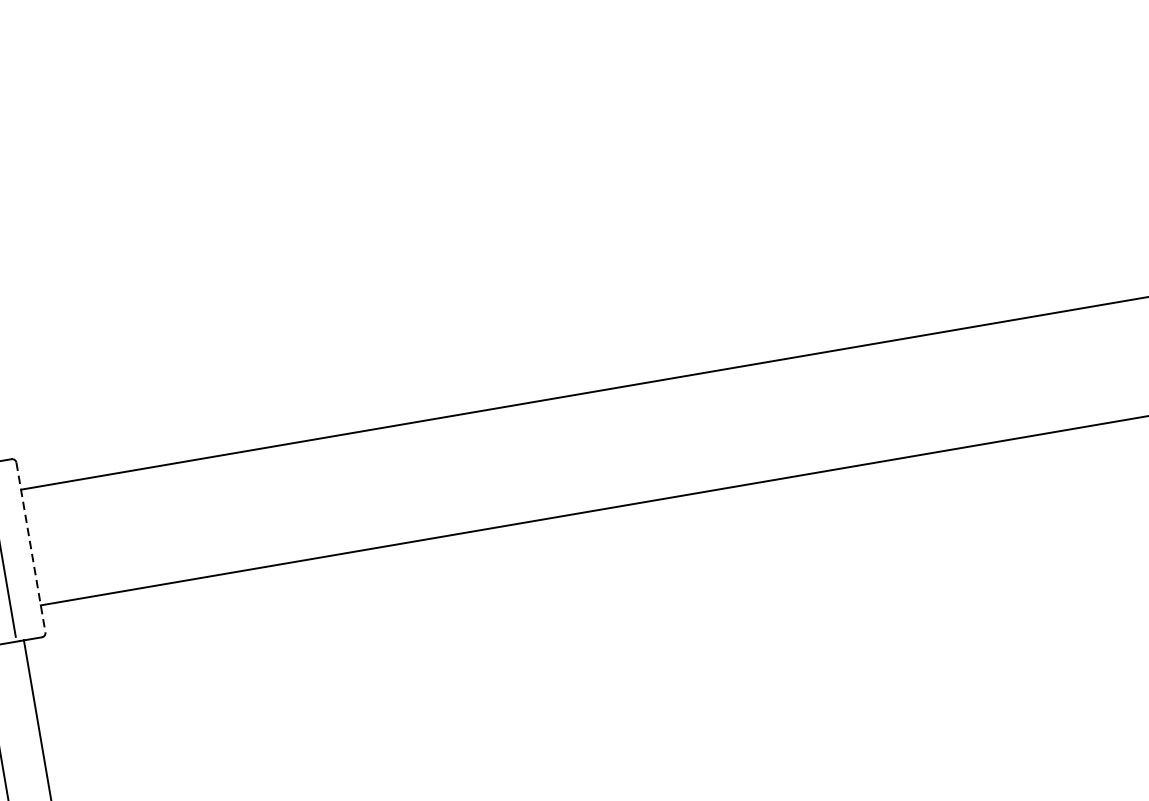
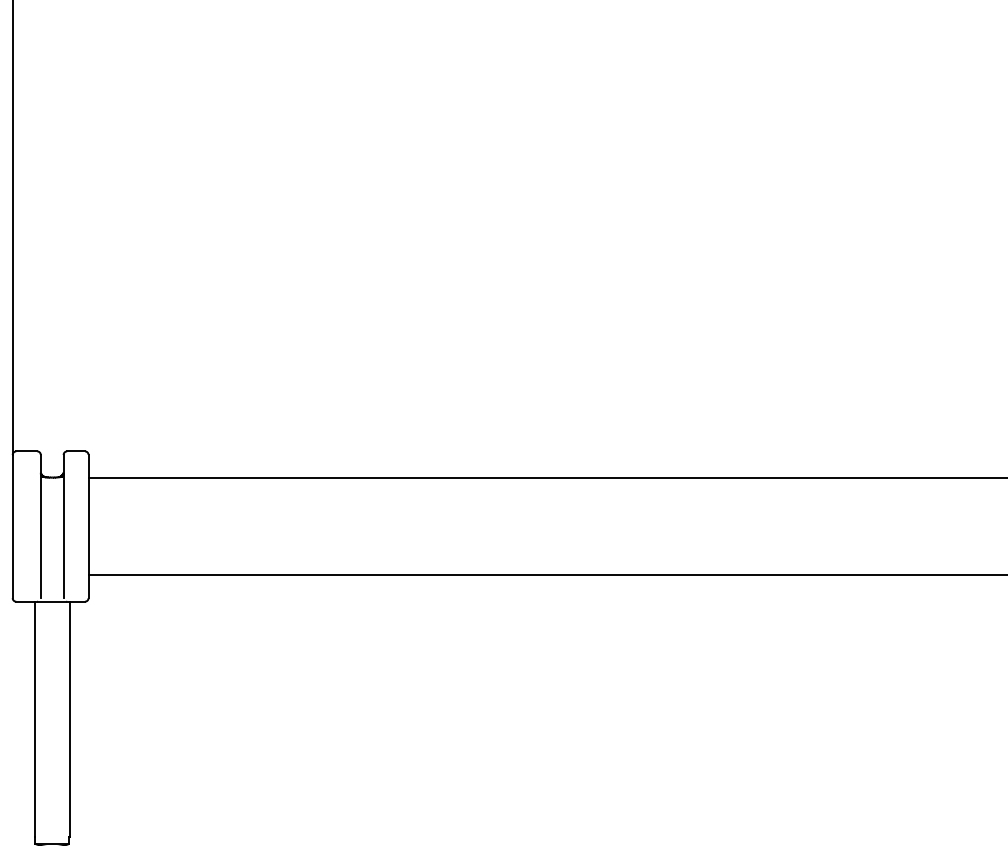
line: (30, 547) -> (88, 526), dashed -> solid

